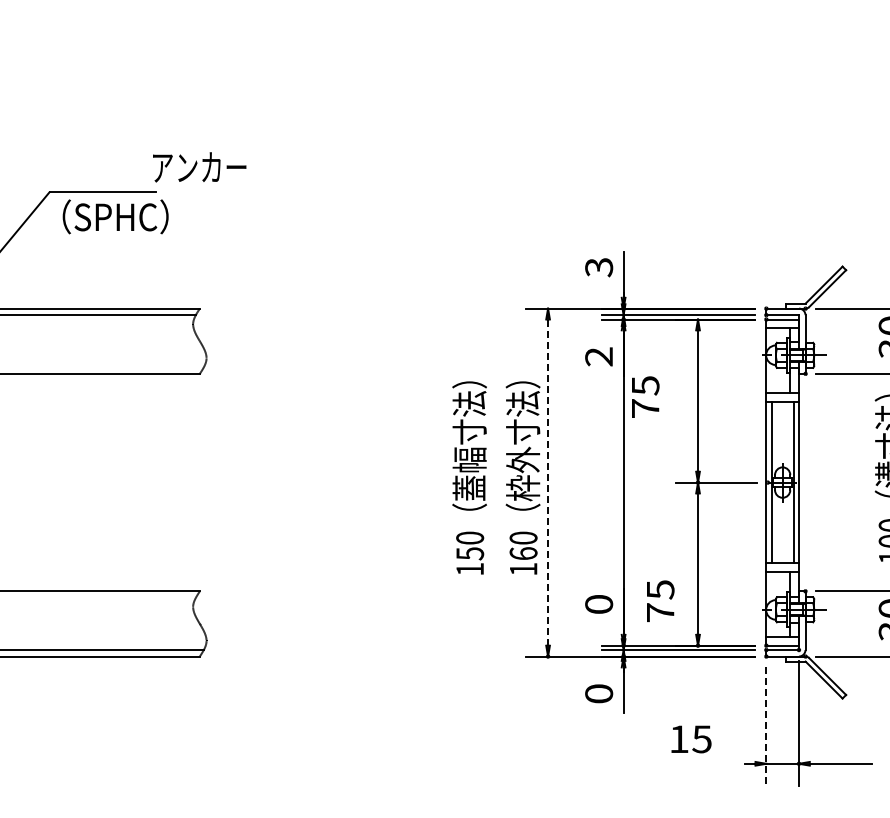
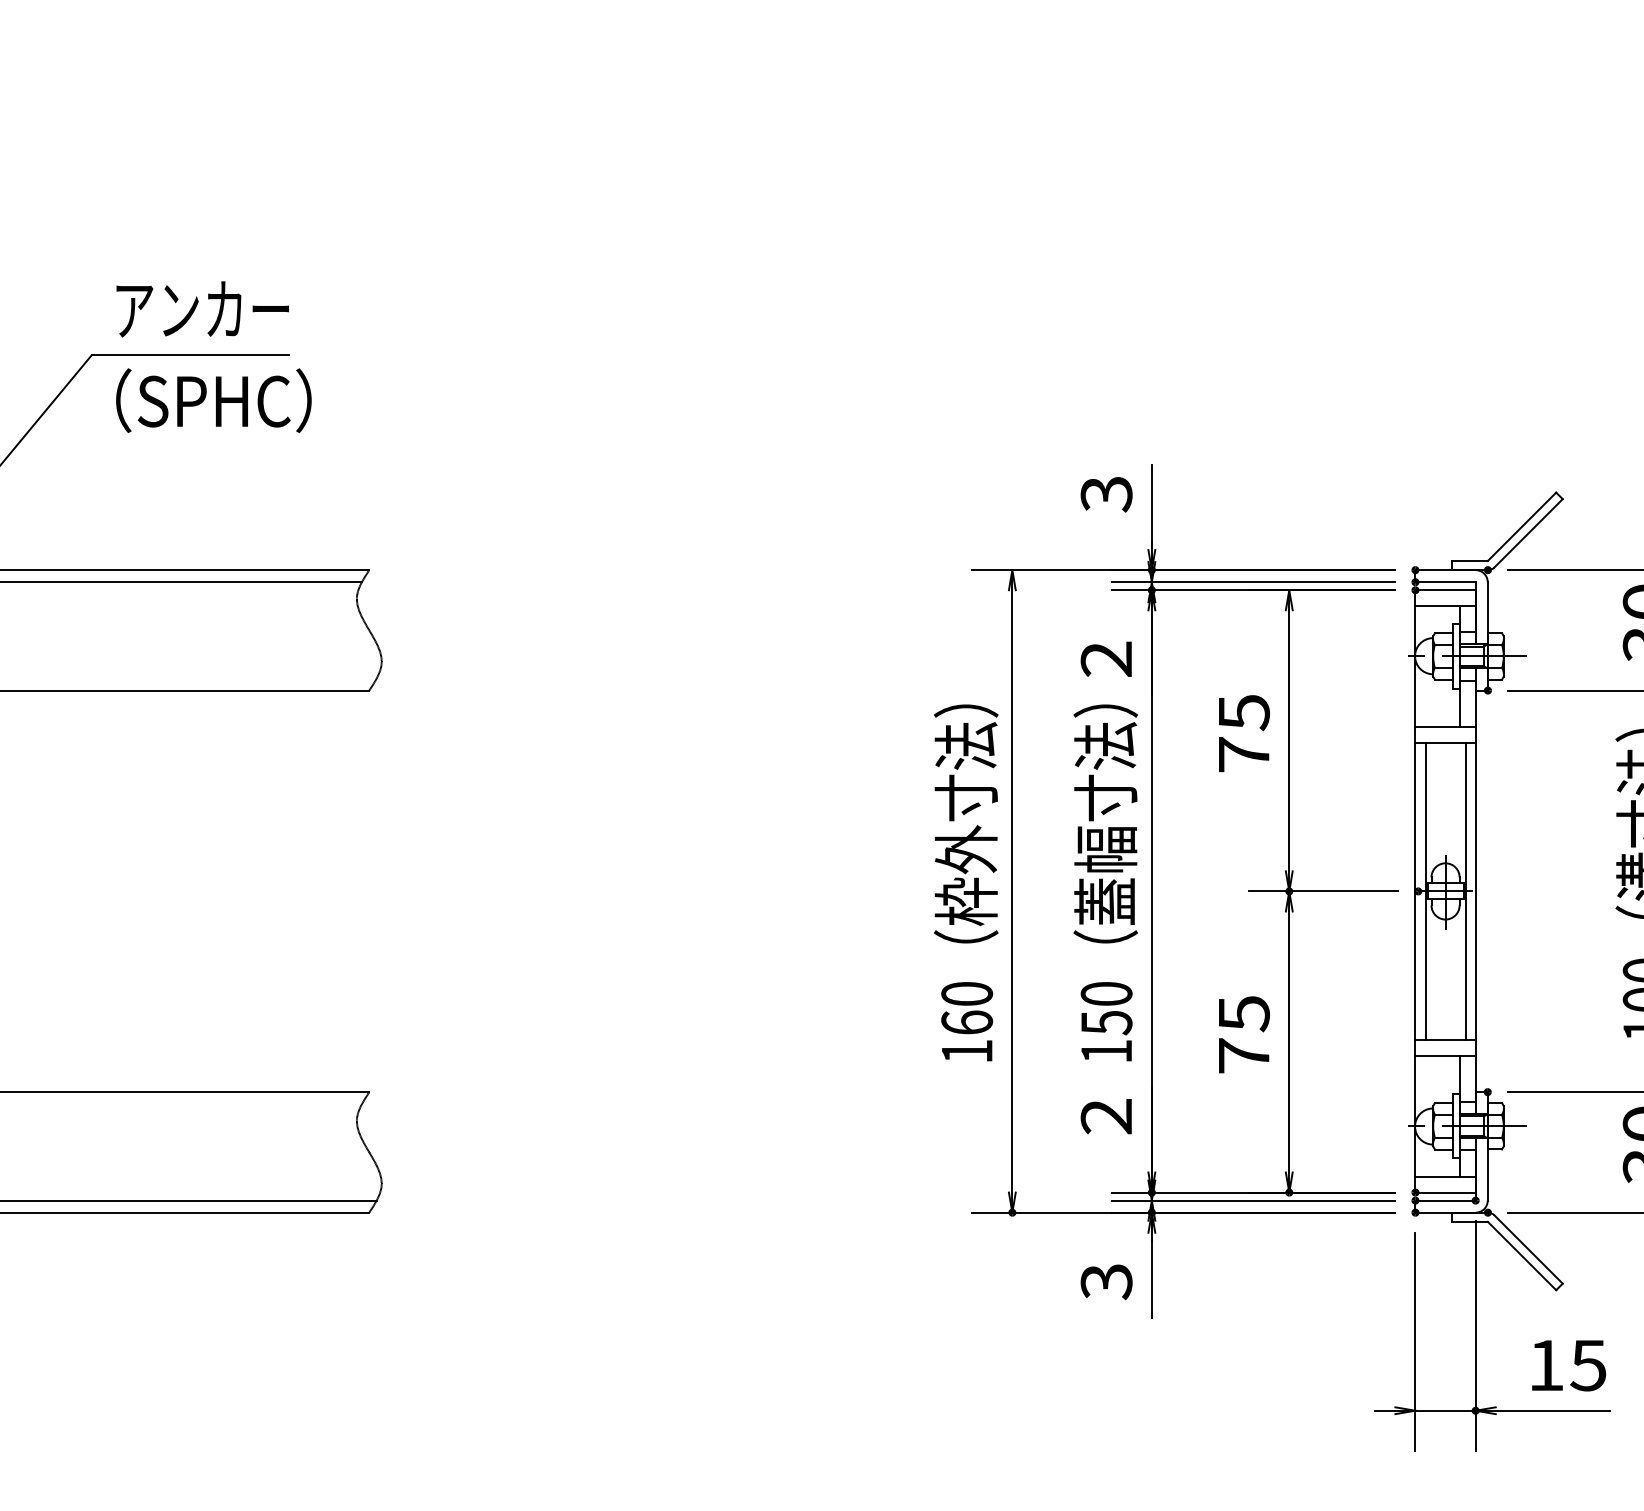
text: (199, 167) -> (202, 309), moved
text: (645, 396) -> (1243, 732), moved
text: (469, 477) -> (1105, 881), moved
line: (548, 483) -> (1013, 893), dashed -> solid
text: (660, 600) -> (1243, 1033), moved
text: (599, 604) -> (1107, 1116), 0 -> 2
text: (599, 693) -> (1107, 1280), 0 -> 3
line: (766, 726) -> (1415, 1341), dashed -> solid
text: (691, 739) -> (1568, 1365), moved

